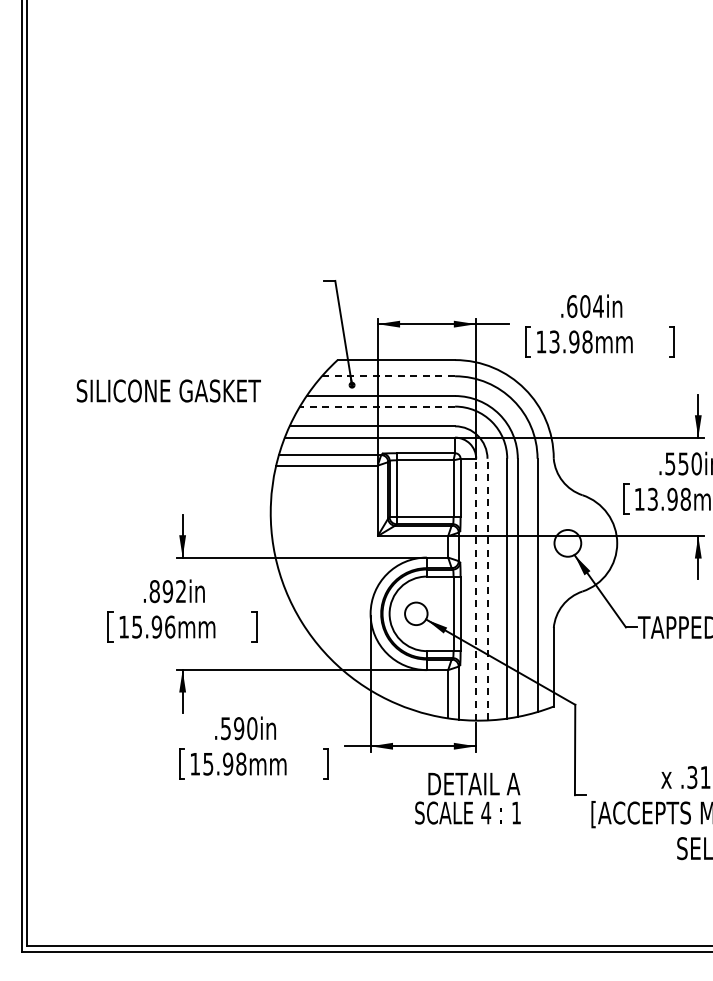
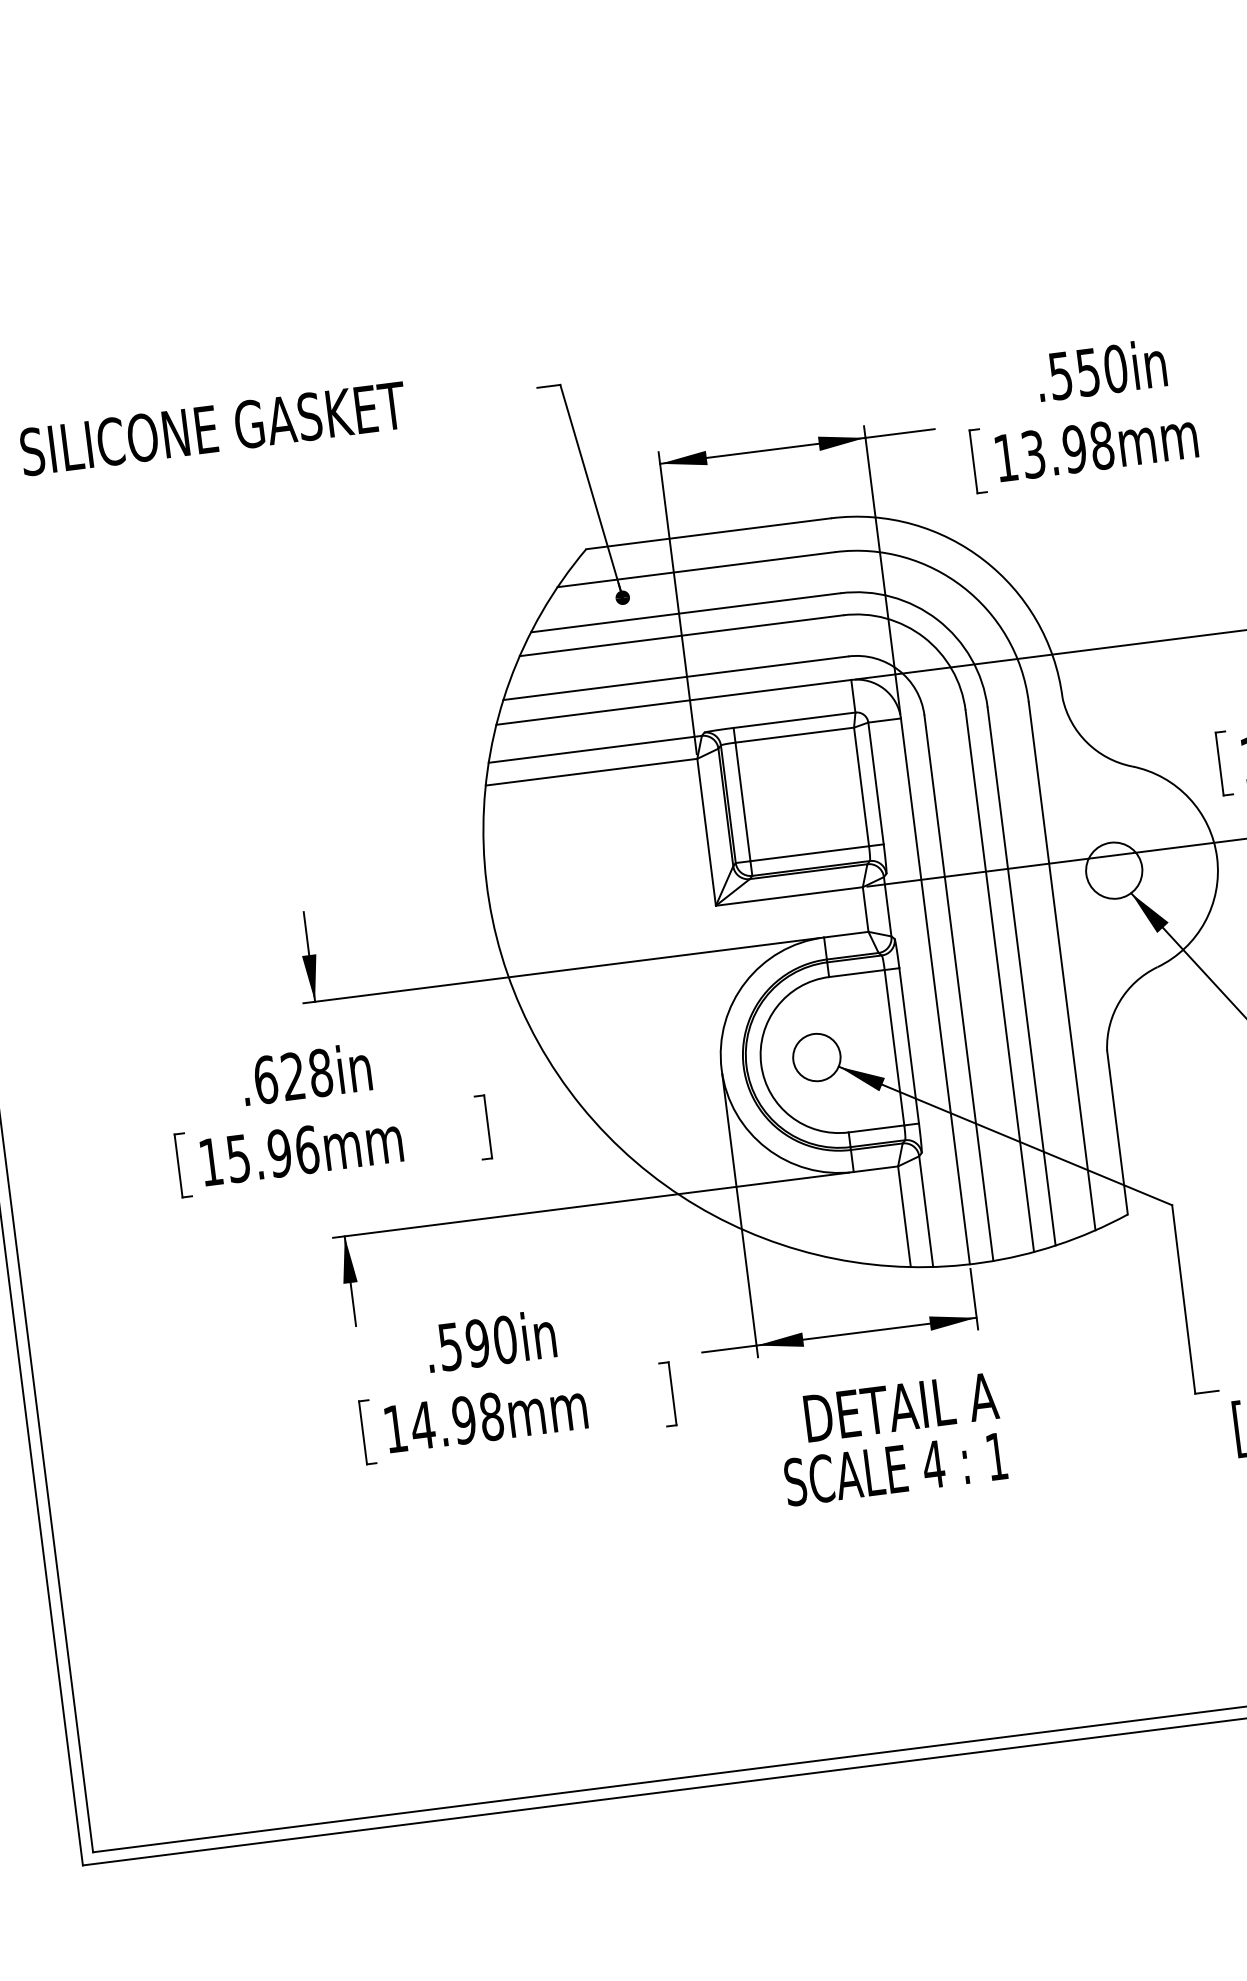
text: (585, 306) -> (1088, 372), .604in -> .550in
line: (388, 376) -> (696, 570), dashed -> solid
text: (168, 390) -> (212, 427), moved
line: (377, 406) -> (681, 635), dashed -> solid
line: (476, 589) -> (935, 990), dashed -> solid
line: (487, 589) -> (958, 988), dashed -> solid
text: (167, 591) -> (292, 1076), .892in -> .628in
text: (207, 764) -> (421, 1426), 15.98mm -> 14.98mm
text: (467, 798) -> (890, 1439), moved

